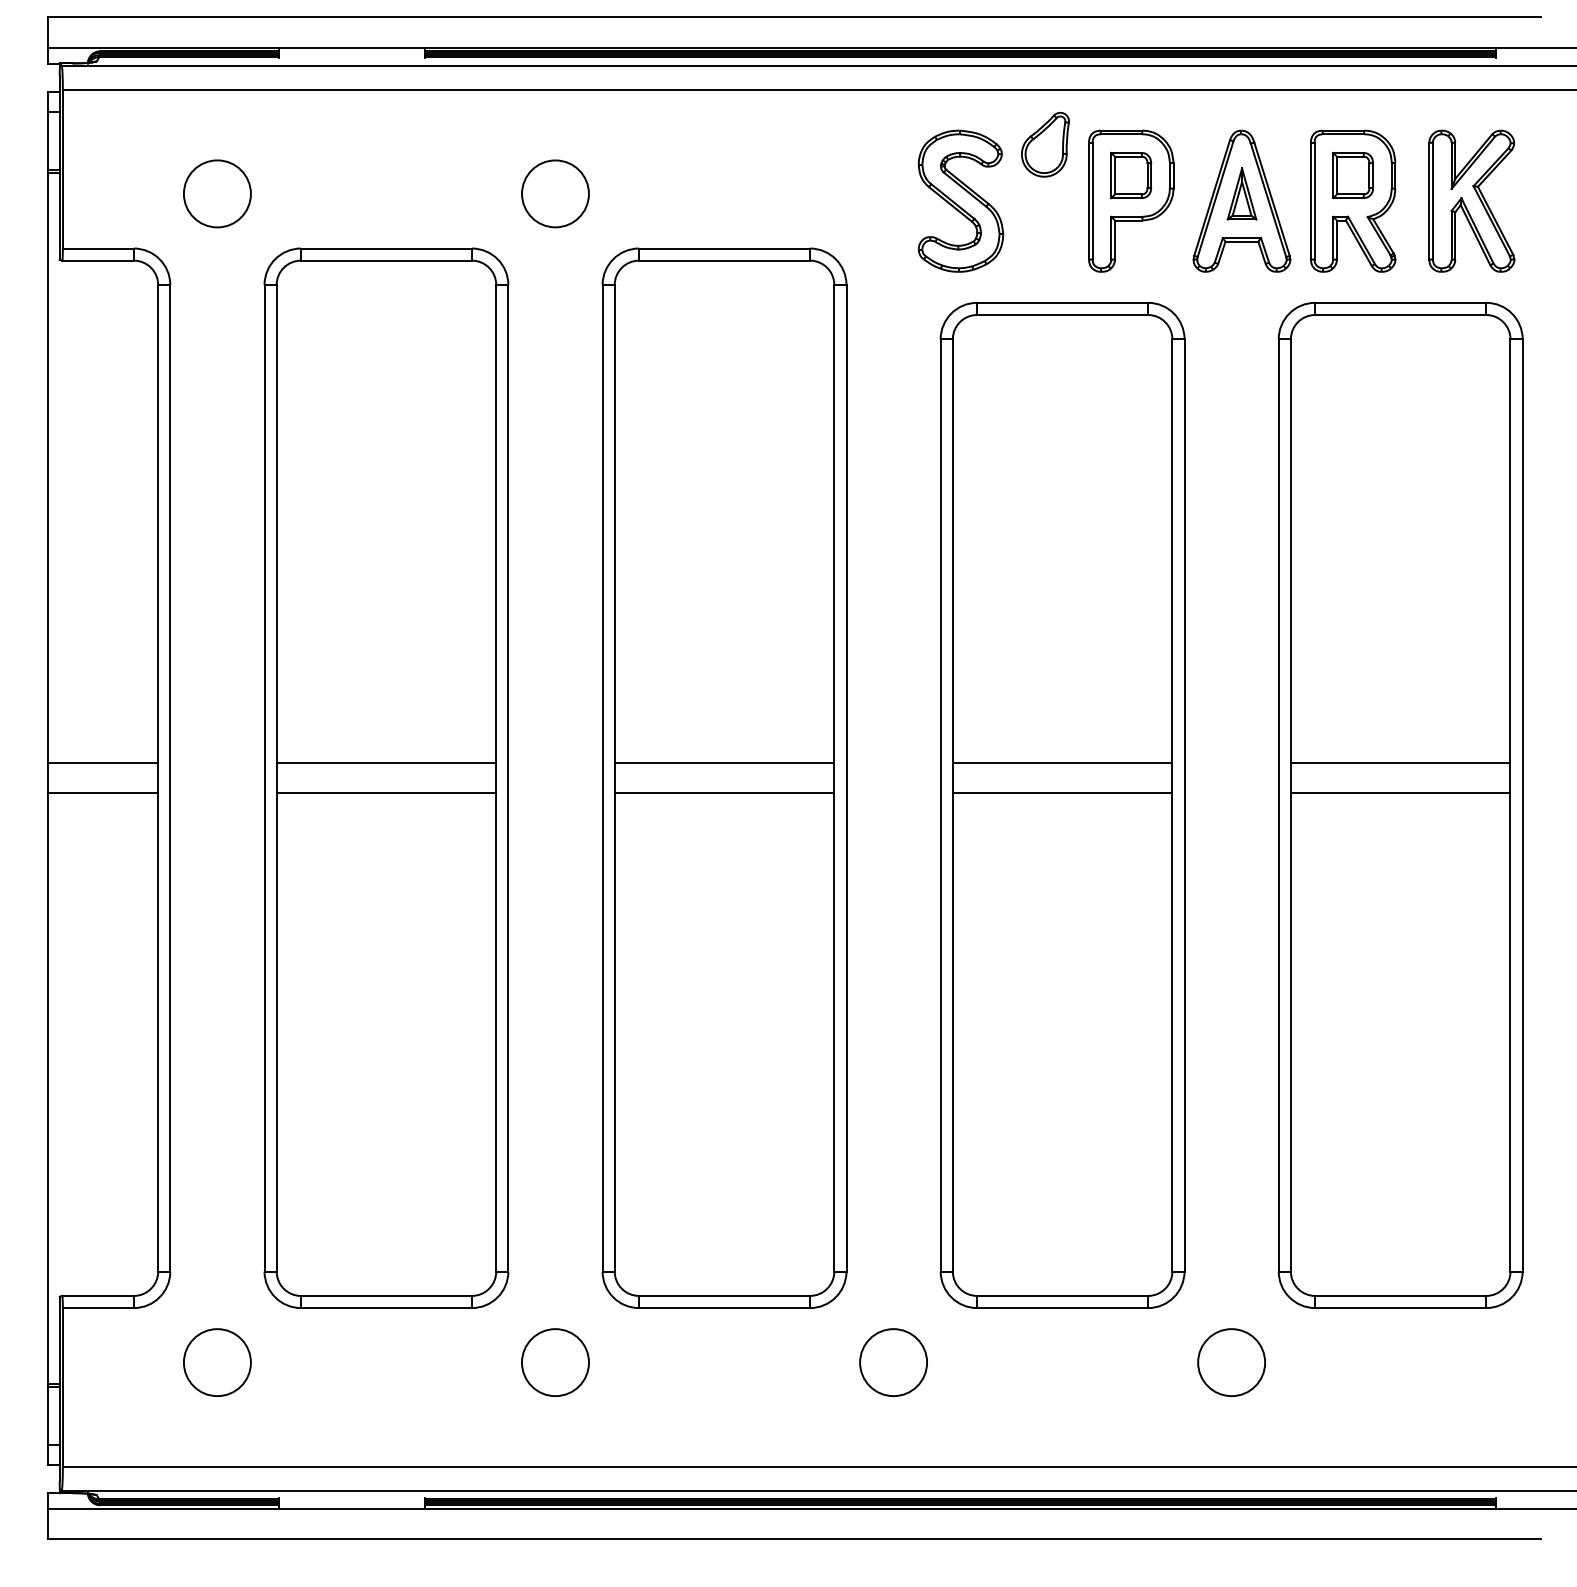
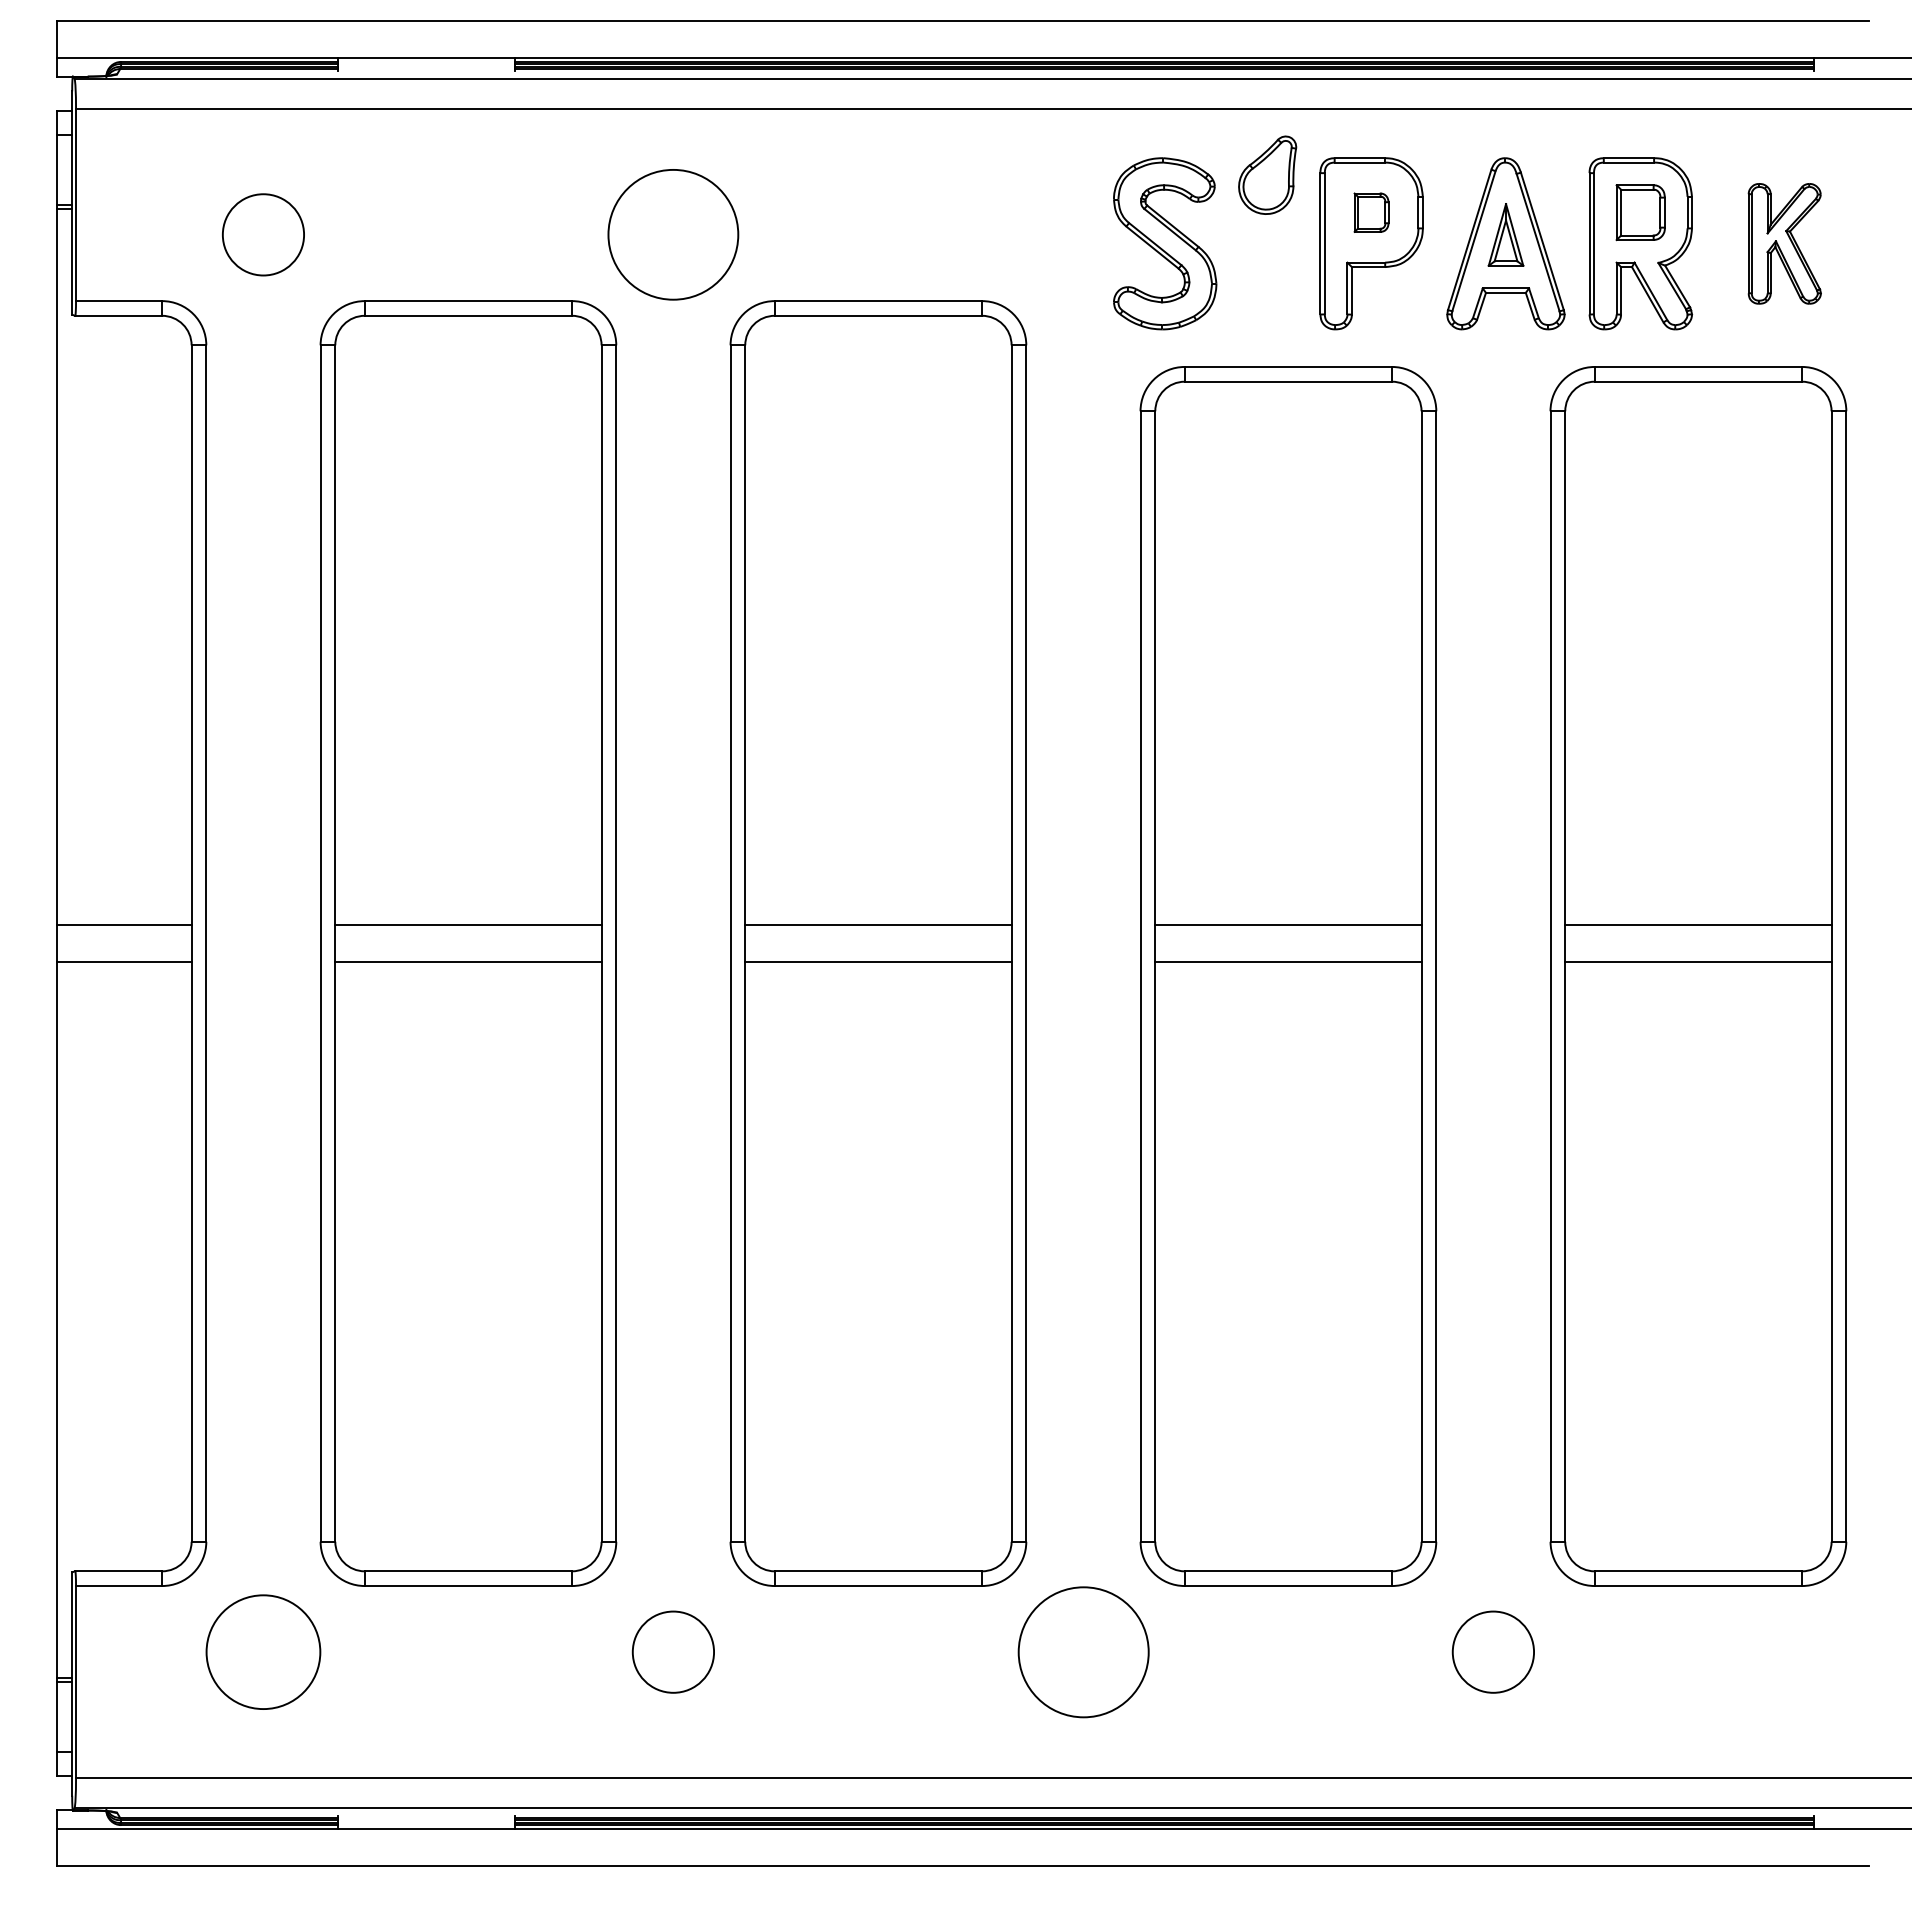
part: (1131, 175) -> (1371, 212), size x0.7
circle: (555, 193) -> (673, 234), size x1.6
part: (1471, 201) -> (1784, 243), size x0.7
circle: (217, 1362) -> (263, 1651), size x1.4
circle: (892, 1362) -> (1082, 1651), size x1.6

